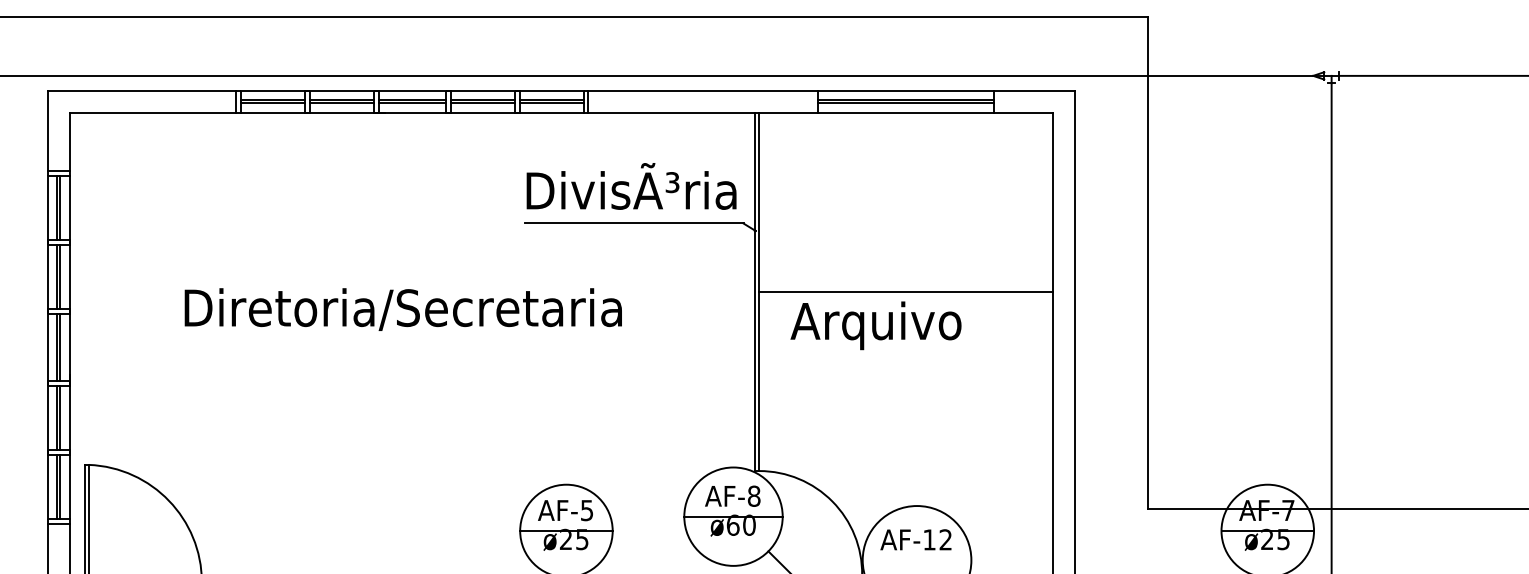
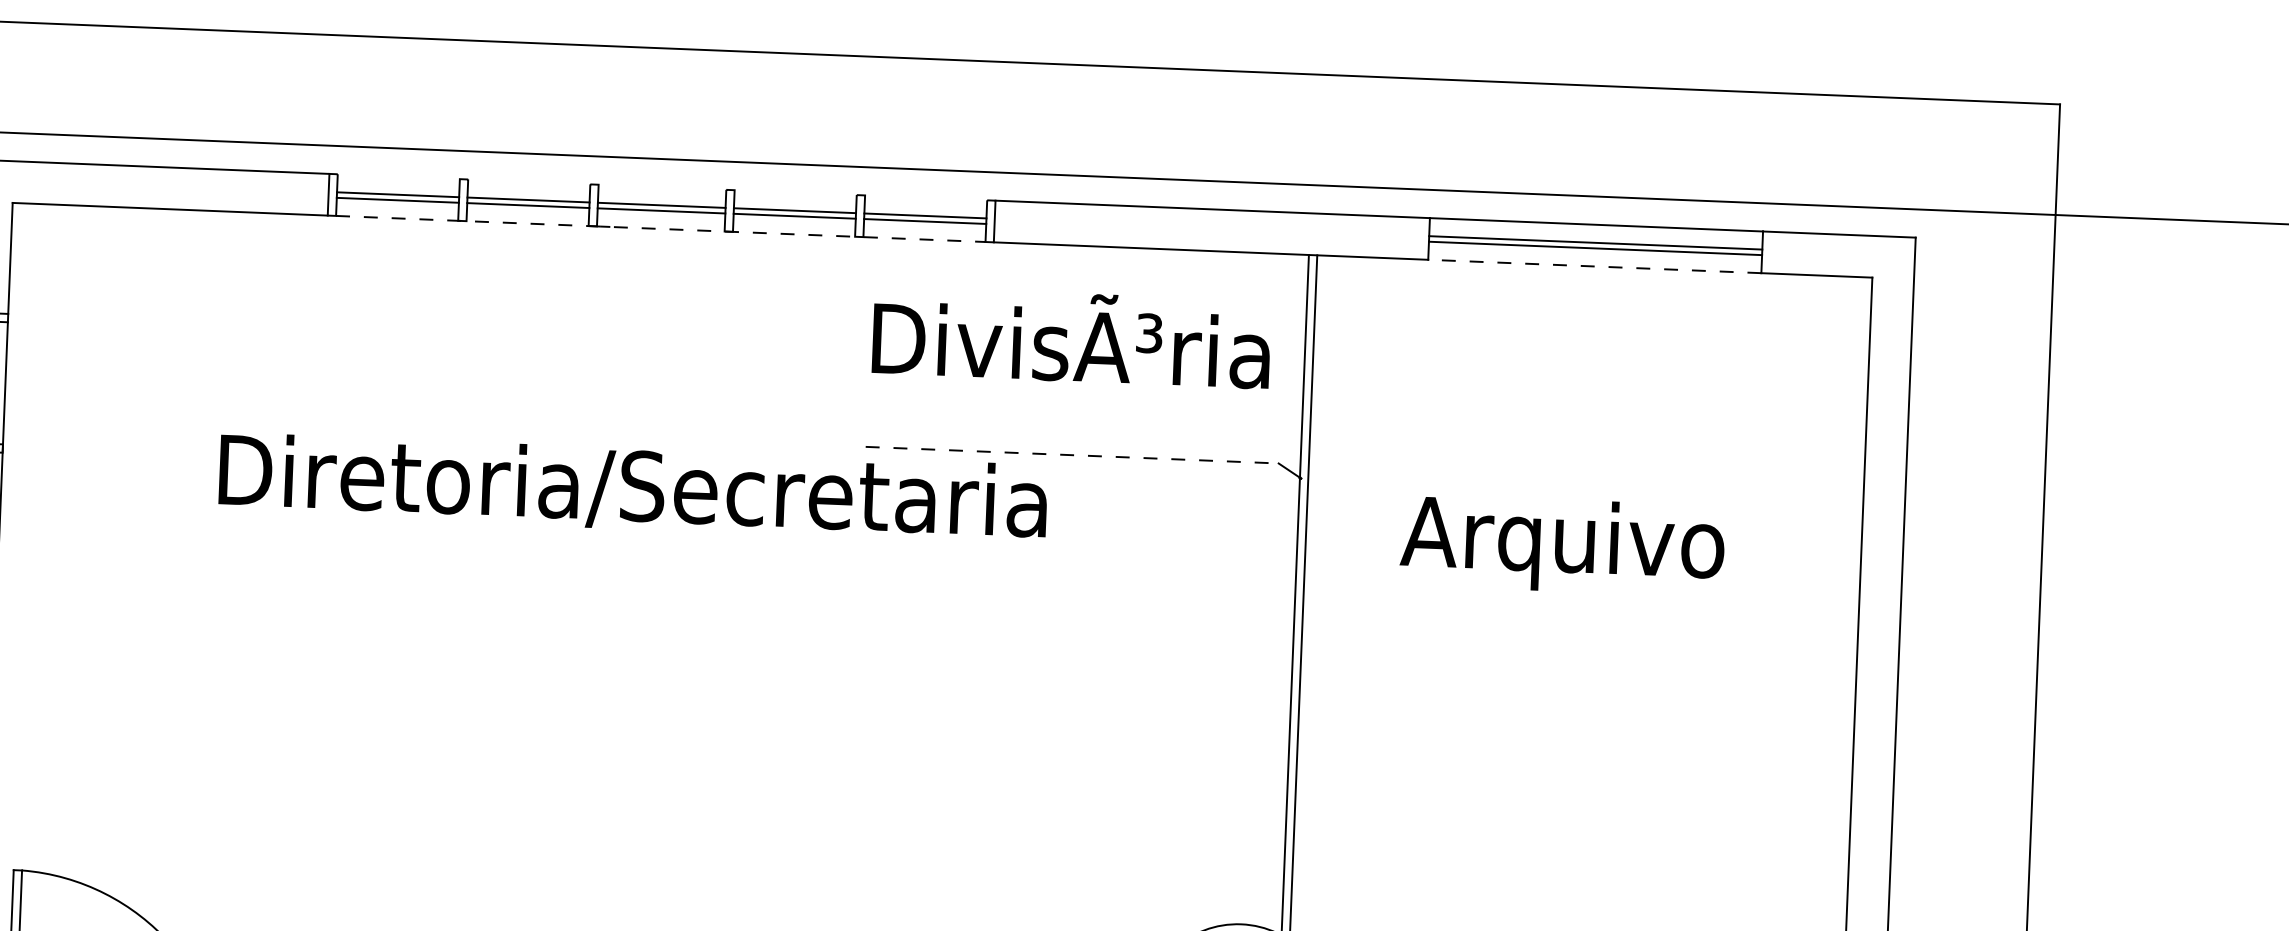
line: (412, 90) -> (662, 186), removed
line: (412, 112) -> (660, 228), solid -> dashed
line: (905, 112) -> (1593, 265), solid -> dashed
text: (631, 186) -> (1071, 337), moved
line: (634, 223) -> (1072, 455), solid -> dashed
line: (905, 292) -> (1579, 606), removed
text: (402, 309) -> (631, 488), moved
text: (875, 325) -> (1561, 544), moved

